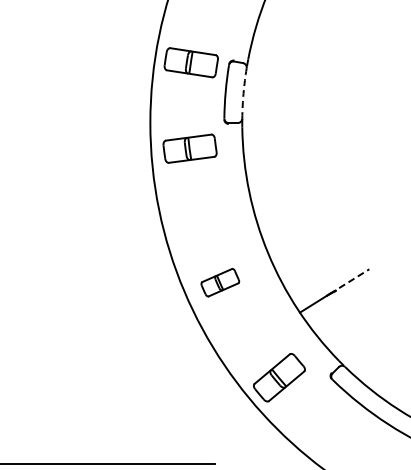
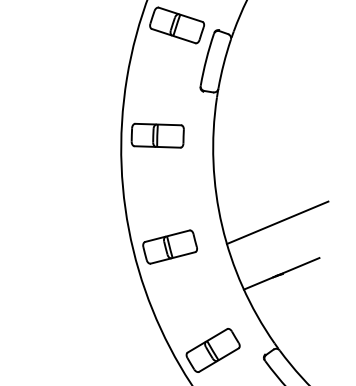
arc: (243, 93) -> (223, 64), dashed -> solid
part: (189, 148) -> (157, 135), moved
line: (322, 241) -> (277, 223), added
line: (350, 281) -> (298, 267), dashed -> solid
part: (220, 282) -> (170, 247), size x1.43

